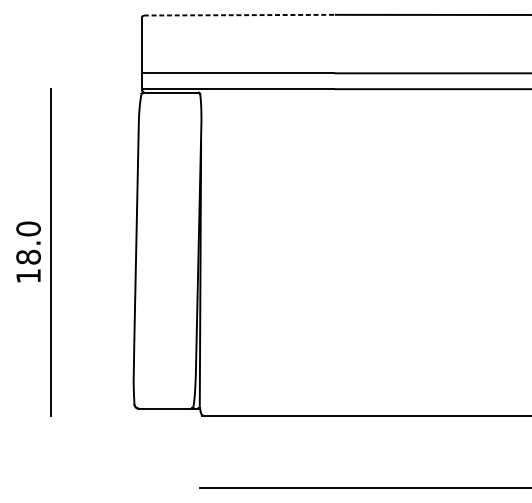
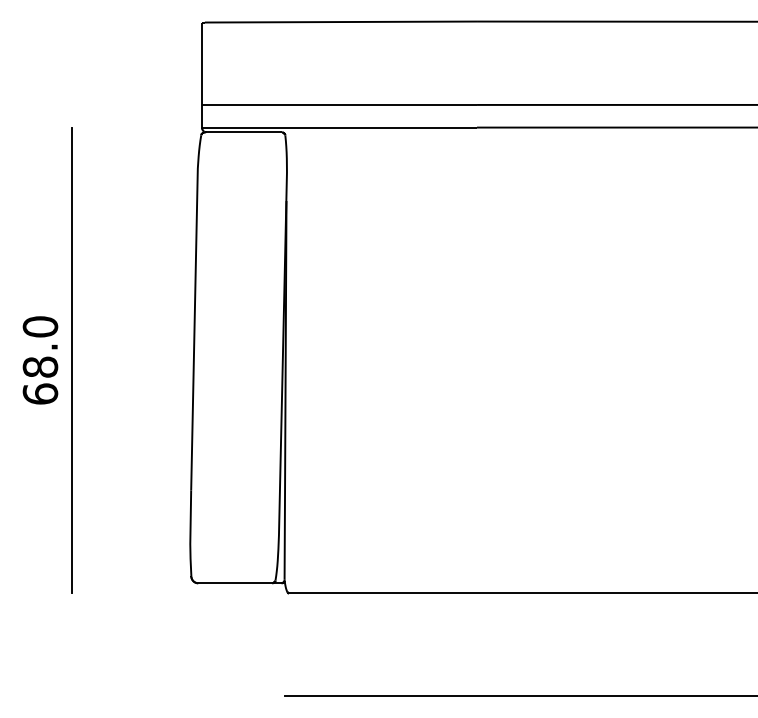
line: (239, 15) -> (341, 22), dashed -> solid
text: (28, 275) -> (40, 393), 18.0 -> 68.0

